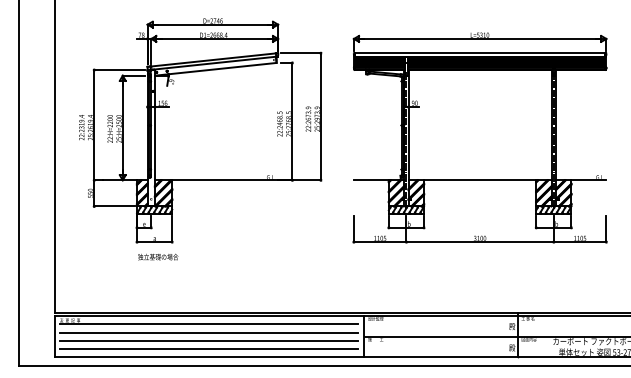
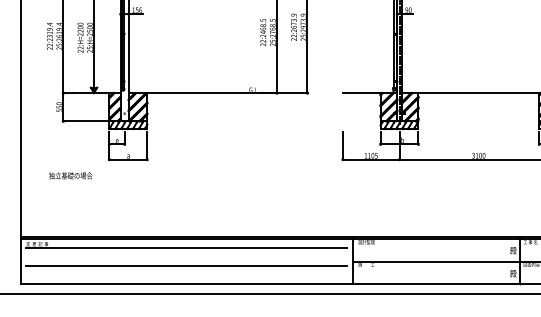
text: (158, 256) -> (71, 175), moved
line: (208, 332) -> (186, 257), removed
line: (208, 349) -> (186, 275), removed

